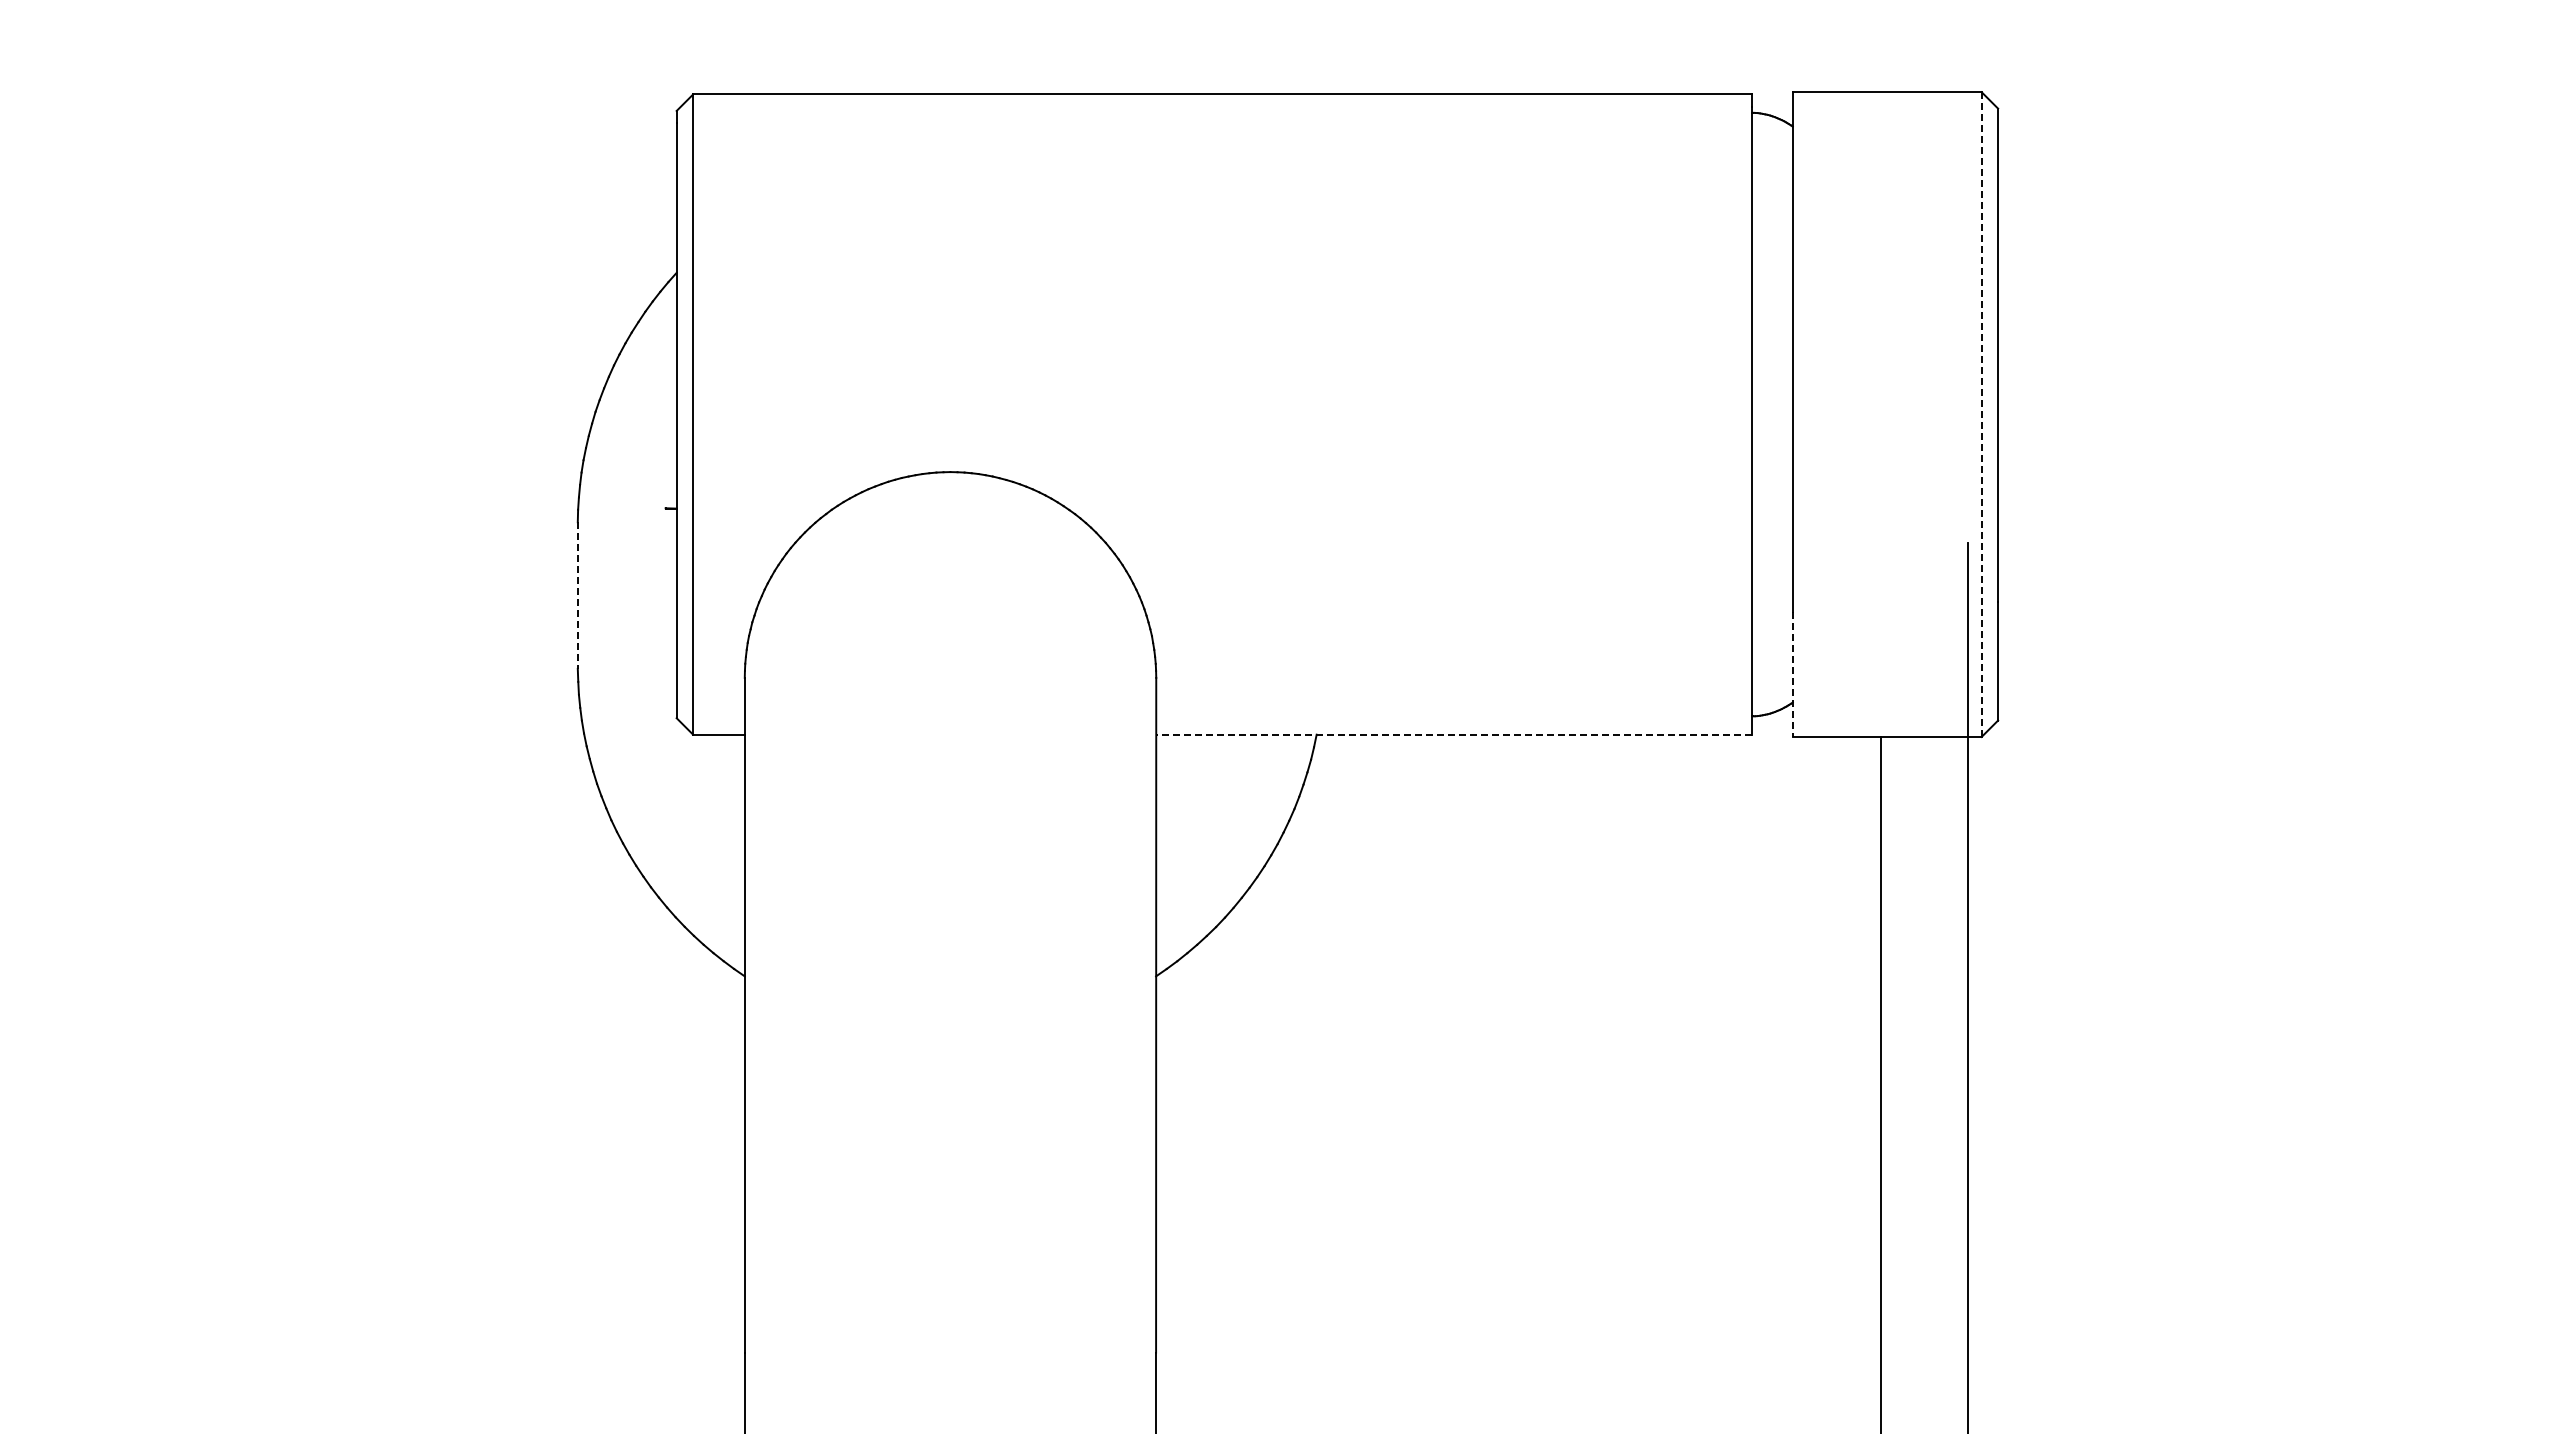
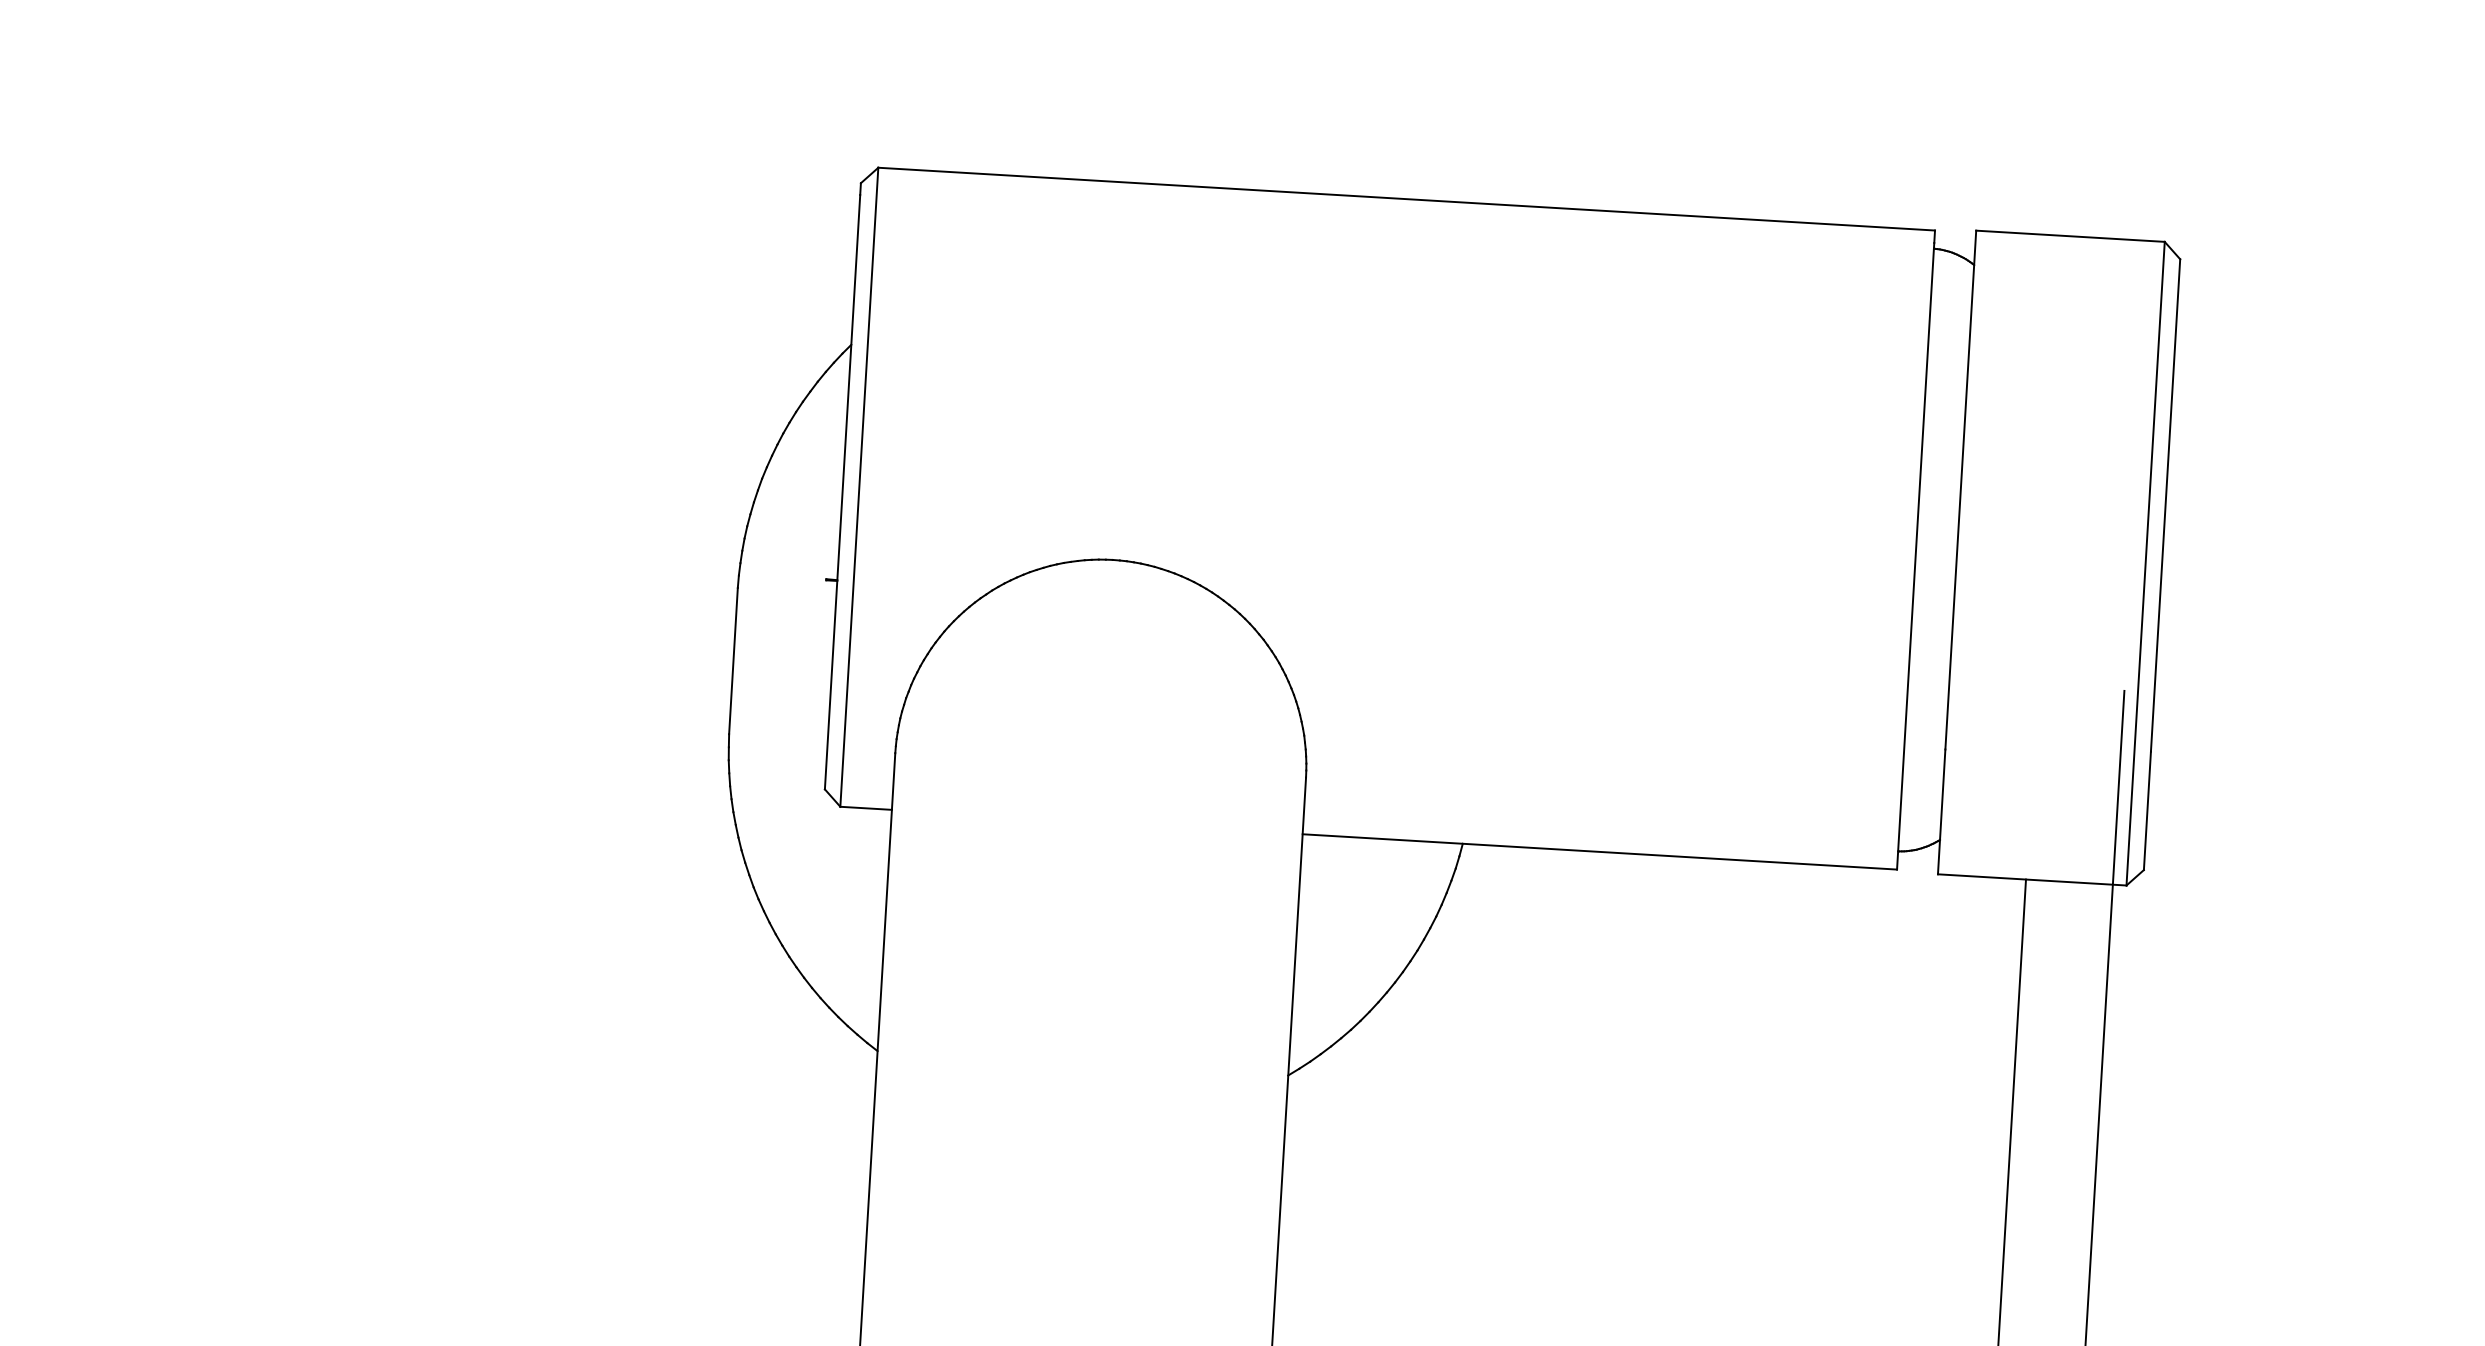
line: (1981, 415) -> (2145, 564), dashed -> solid
line: (577, 596) -> (733, 662), dashed -> solid
line: (1792, 674) -> (1941, 811), dashed -> solid
line: (1453, 734) -> (1599, 851), dashed -> solid

